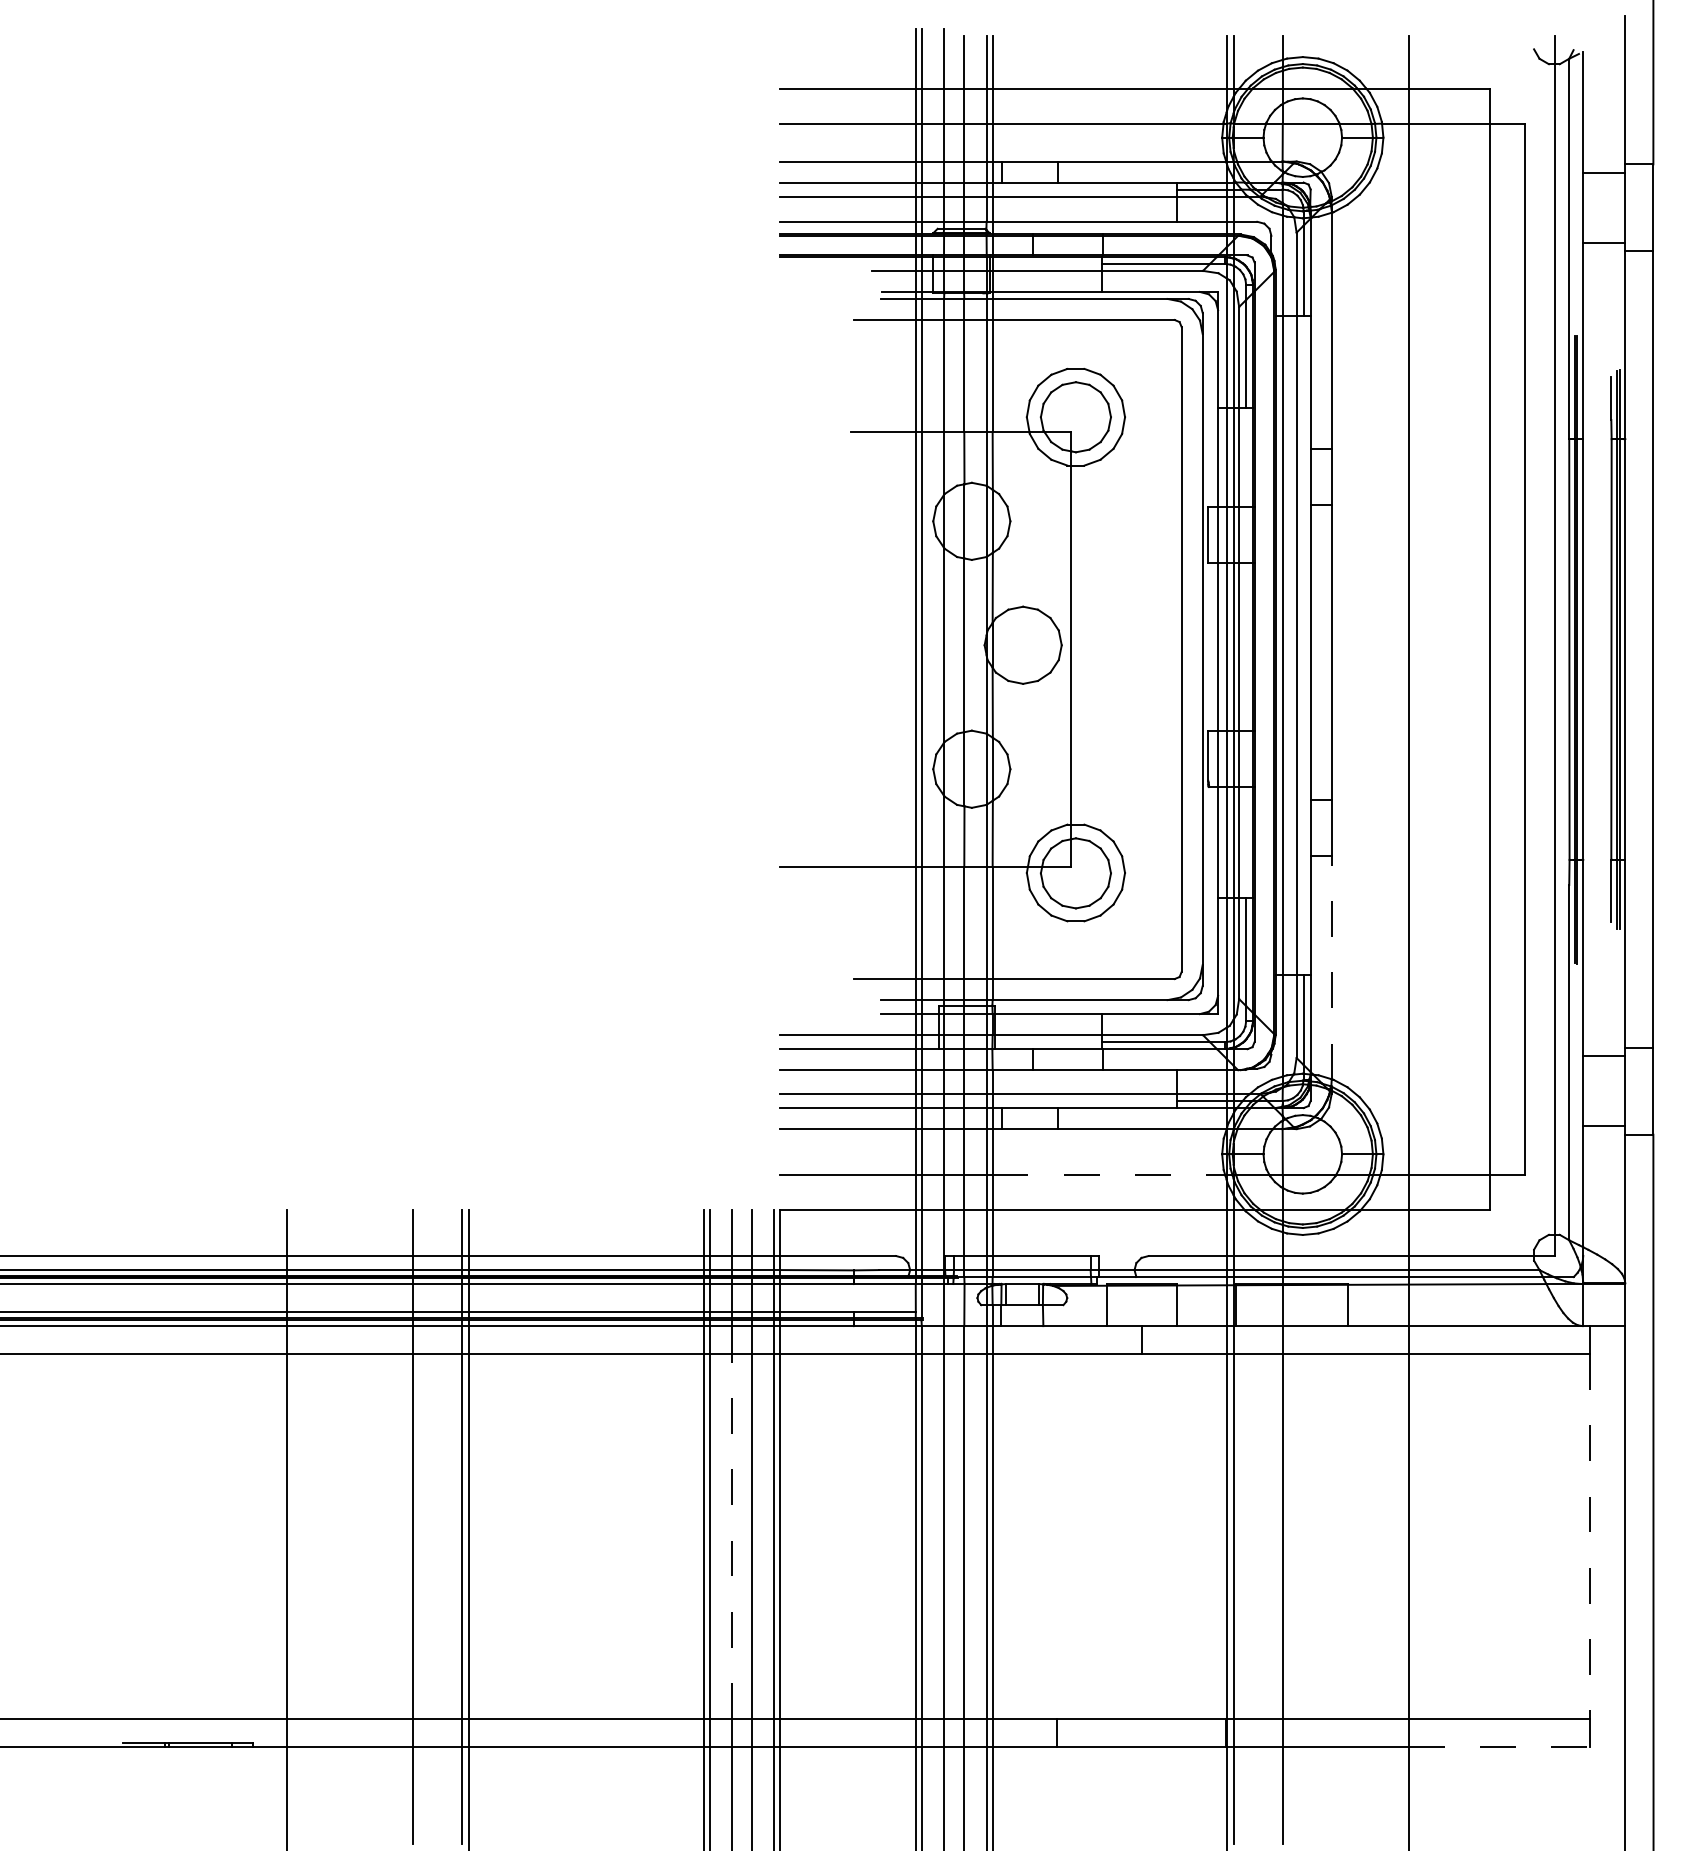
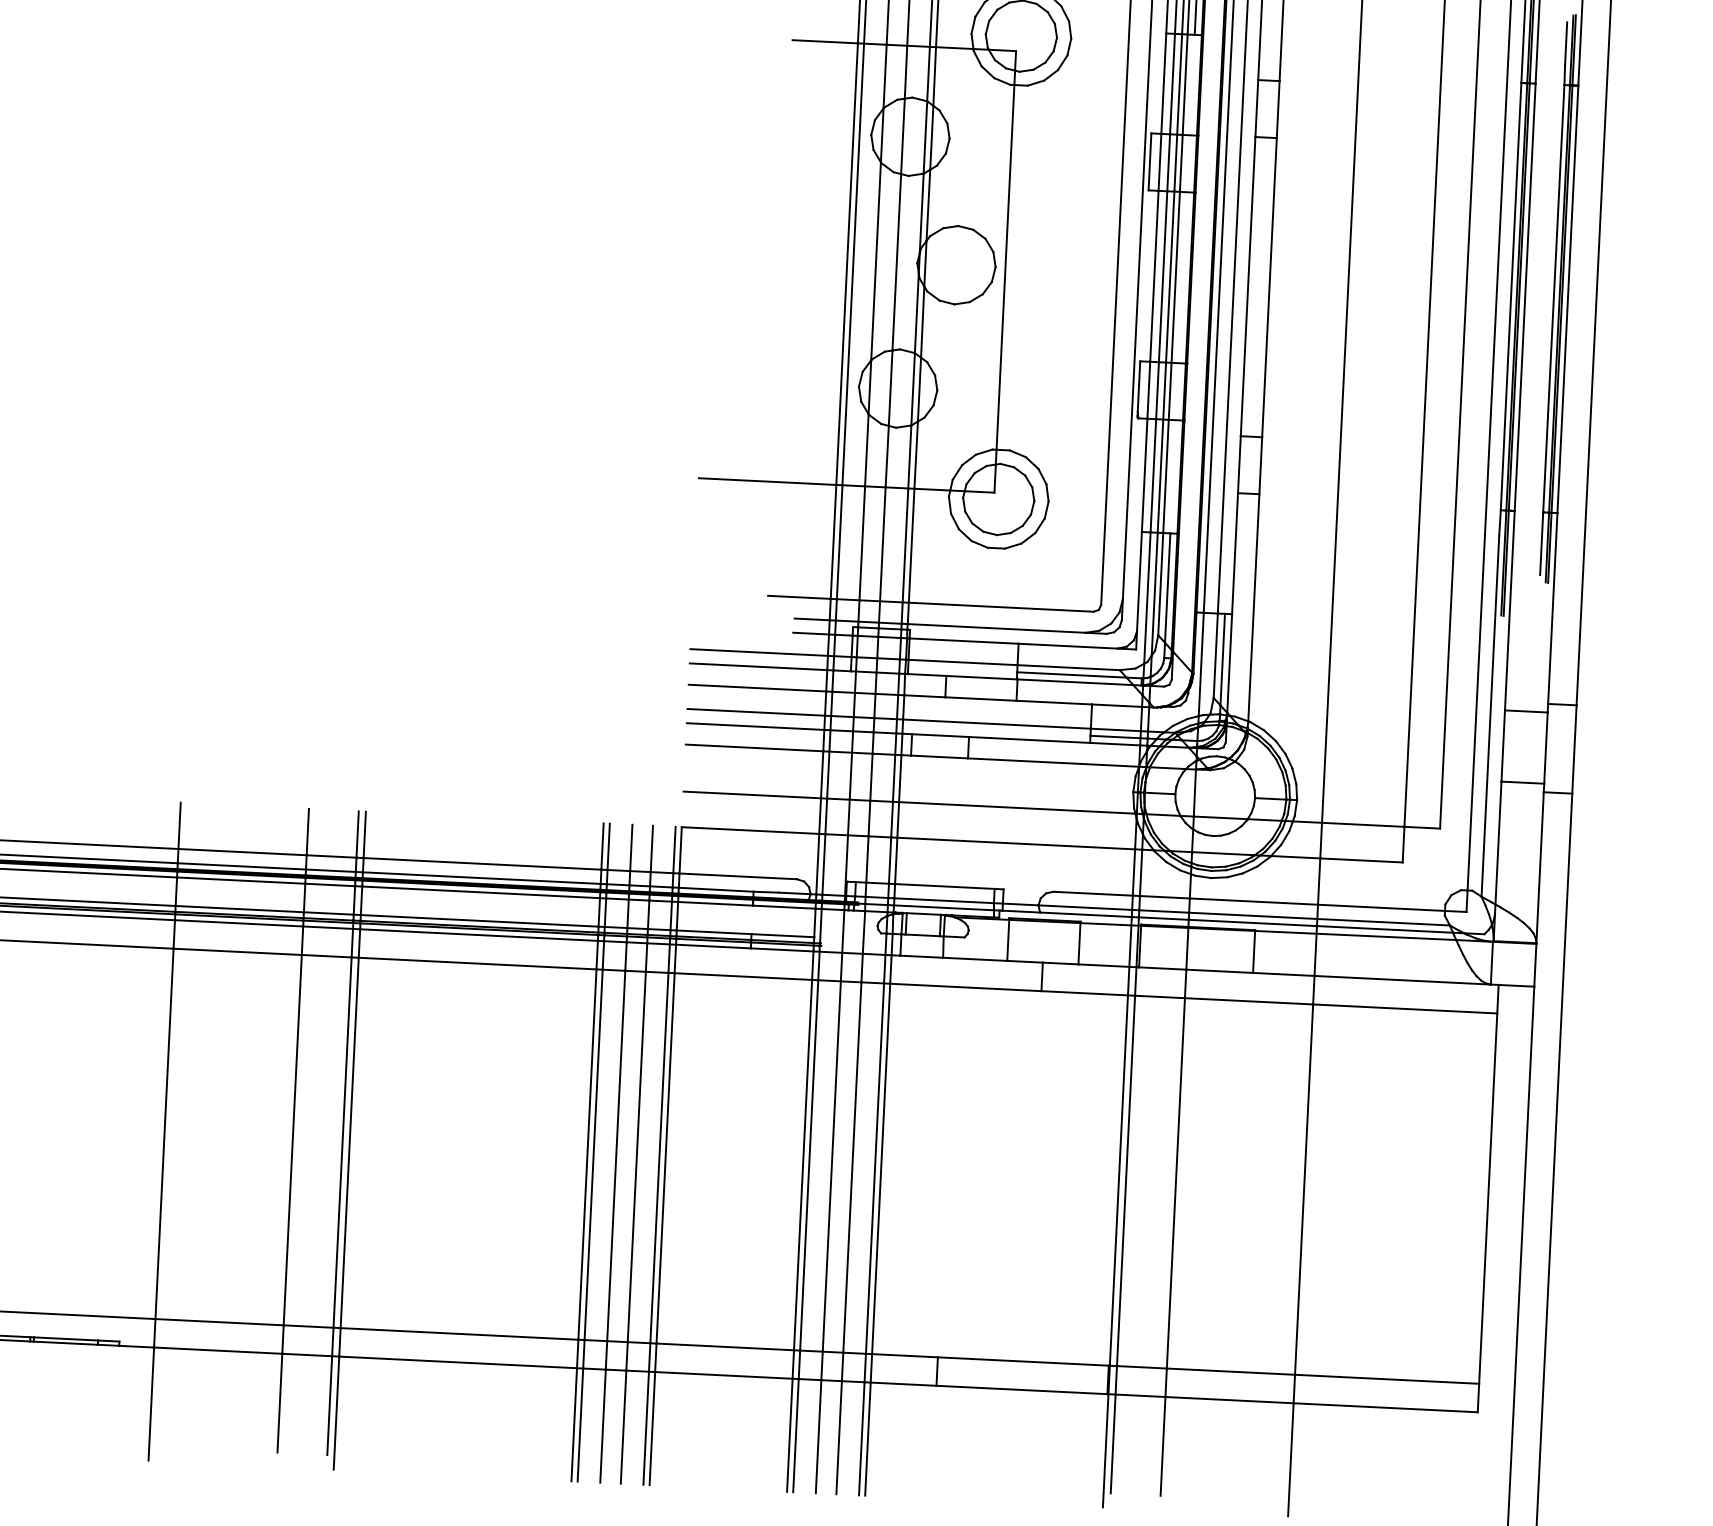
line: (1331, 967) -> (1253, 607), dashed -> solid
line: (1109, 1175) -> (1017, 808), dashed -> solid
line: (731, 1535) -> (615, 1154), dashed -> solid
line: (1590, 1536) -> (1488, 1198), dashed -> solid
line: (1499, 1746) -> (1385, 1407), dashed -> solid

